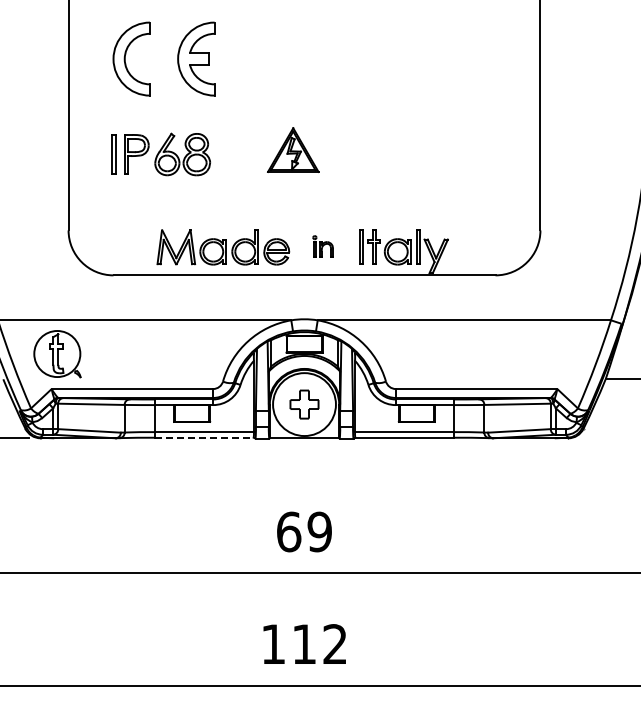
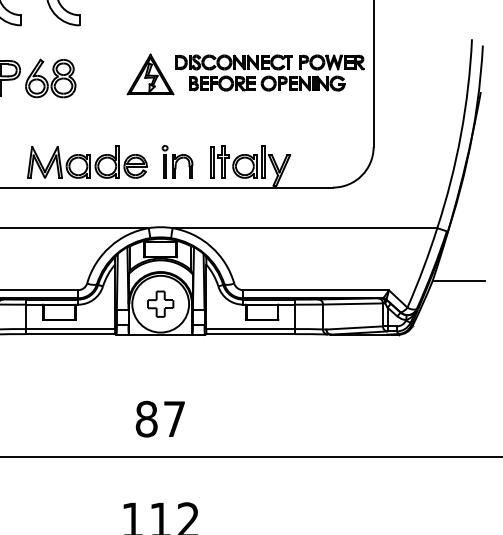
part: (425, 148) -> (269, 73), added
part: (322, 246) -> (176, 161), size x1.67
line: (204, 437) -> (70, 333), dashed -> solid
text: (304, 531) -> (160, 418), 69 -> 87

